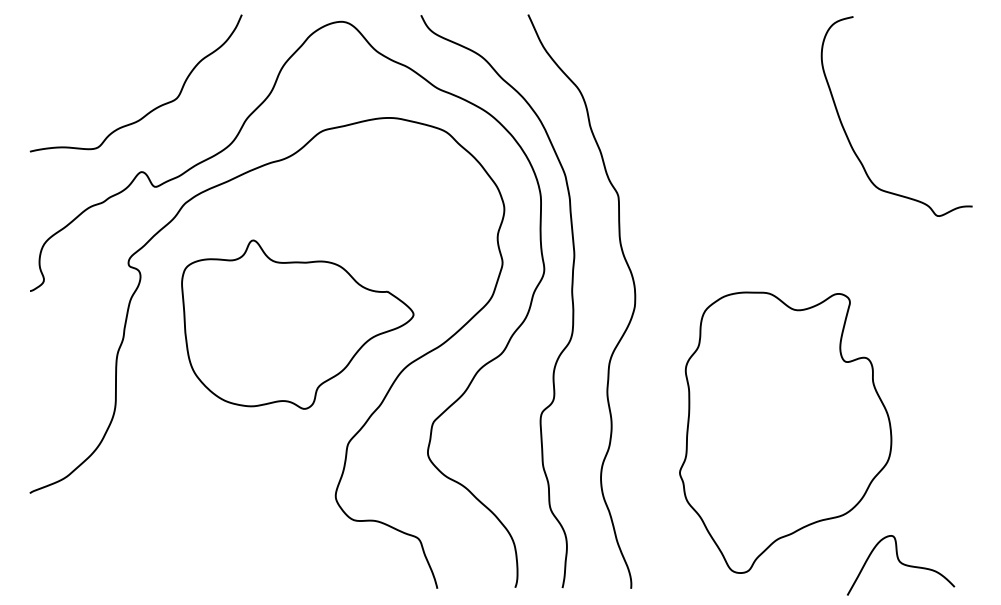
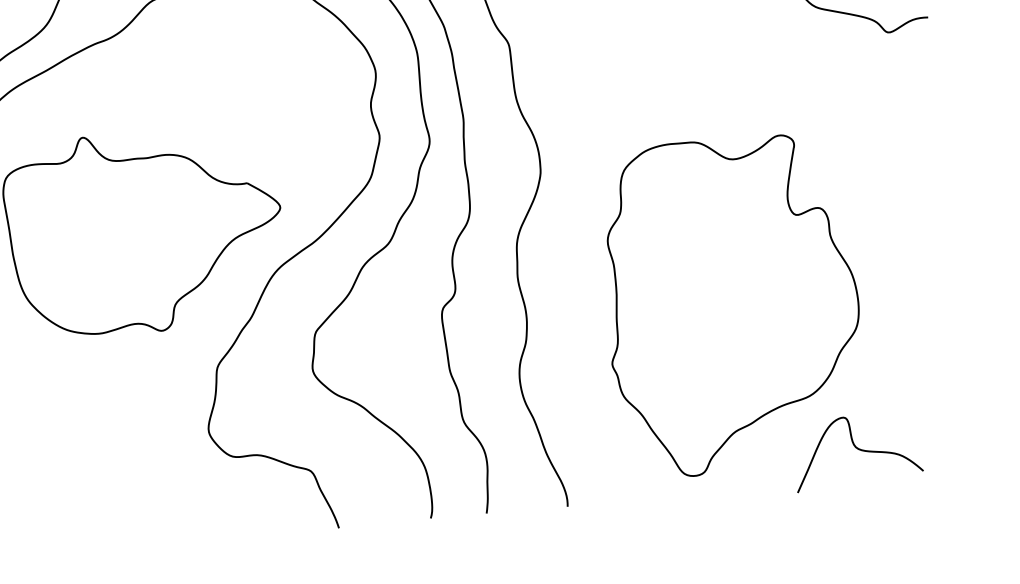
curve: (901, 564) -> (858, 450), moved

